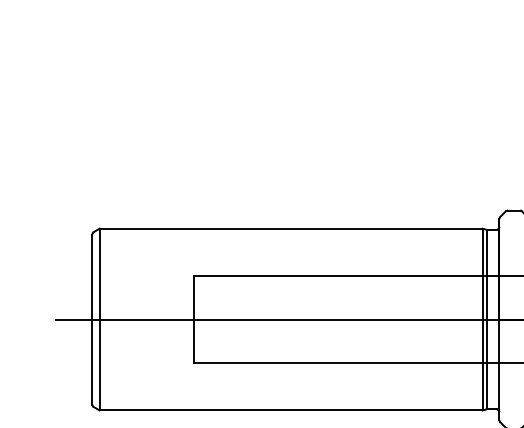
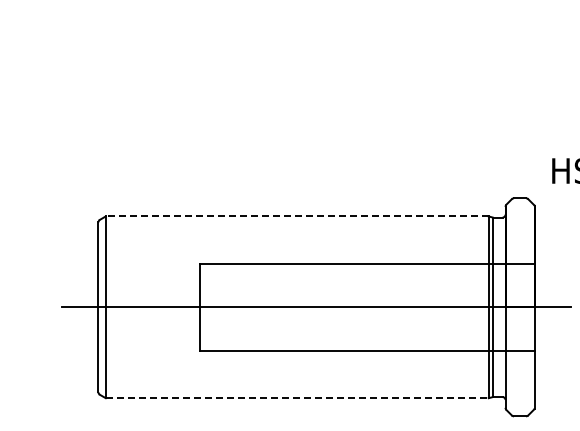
line: (290, 228) -> (296, 216), solid -> dashed
line: (291, 410) -> (297, 398), solid -> dashed

